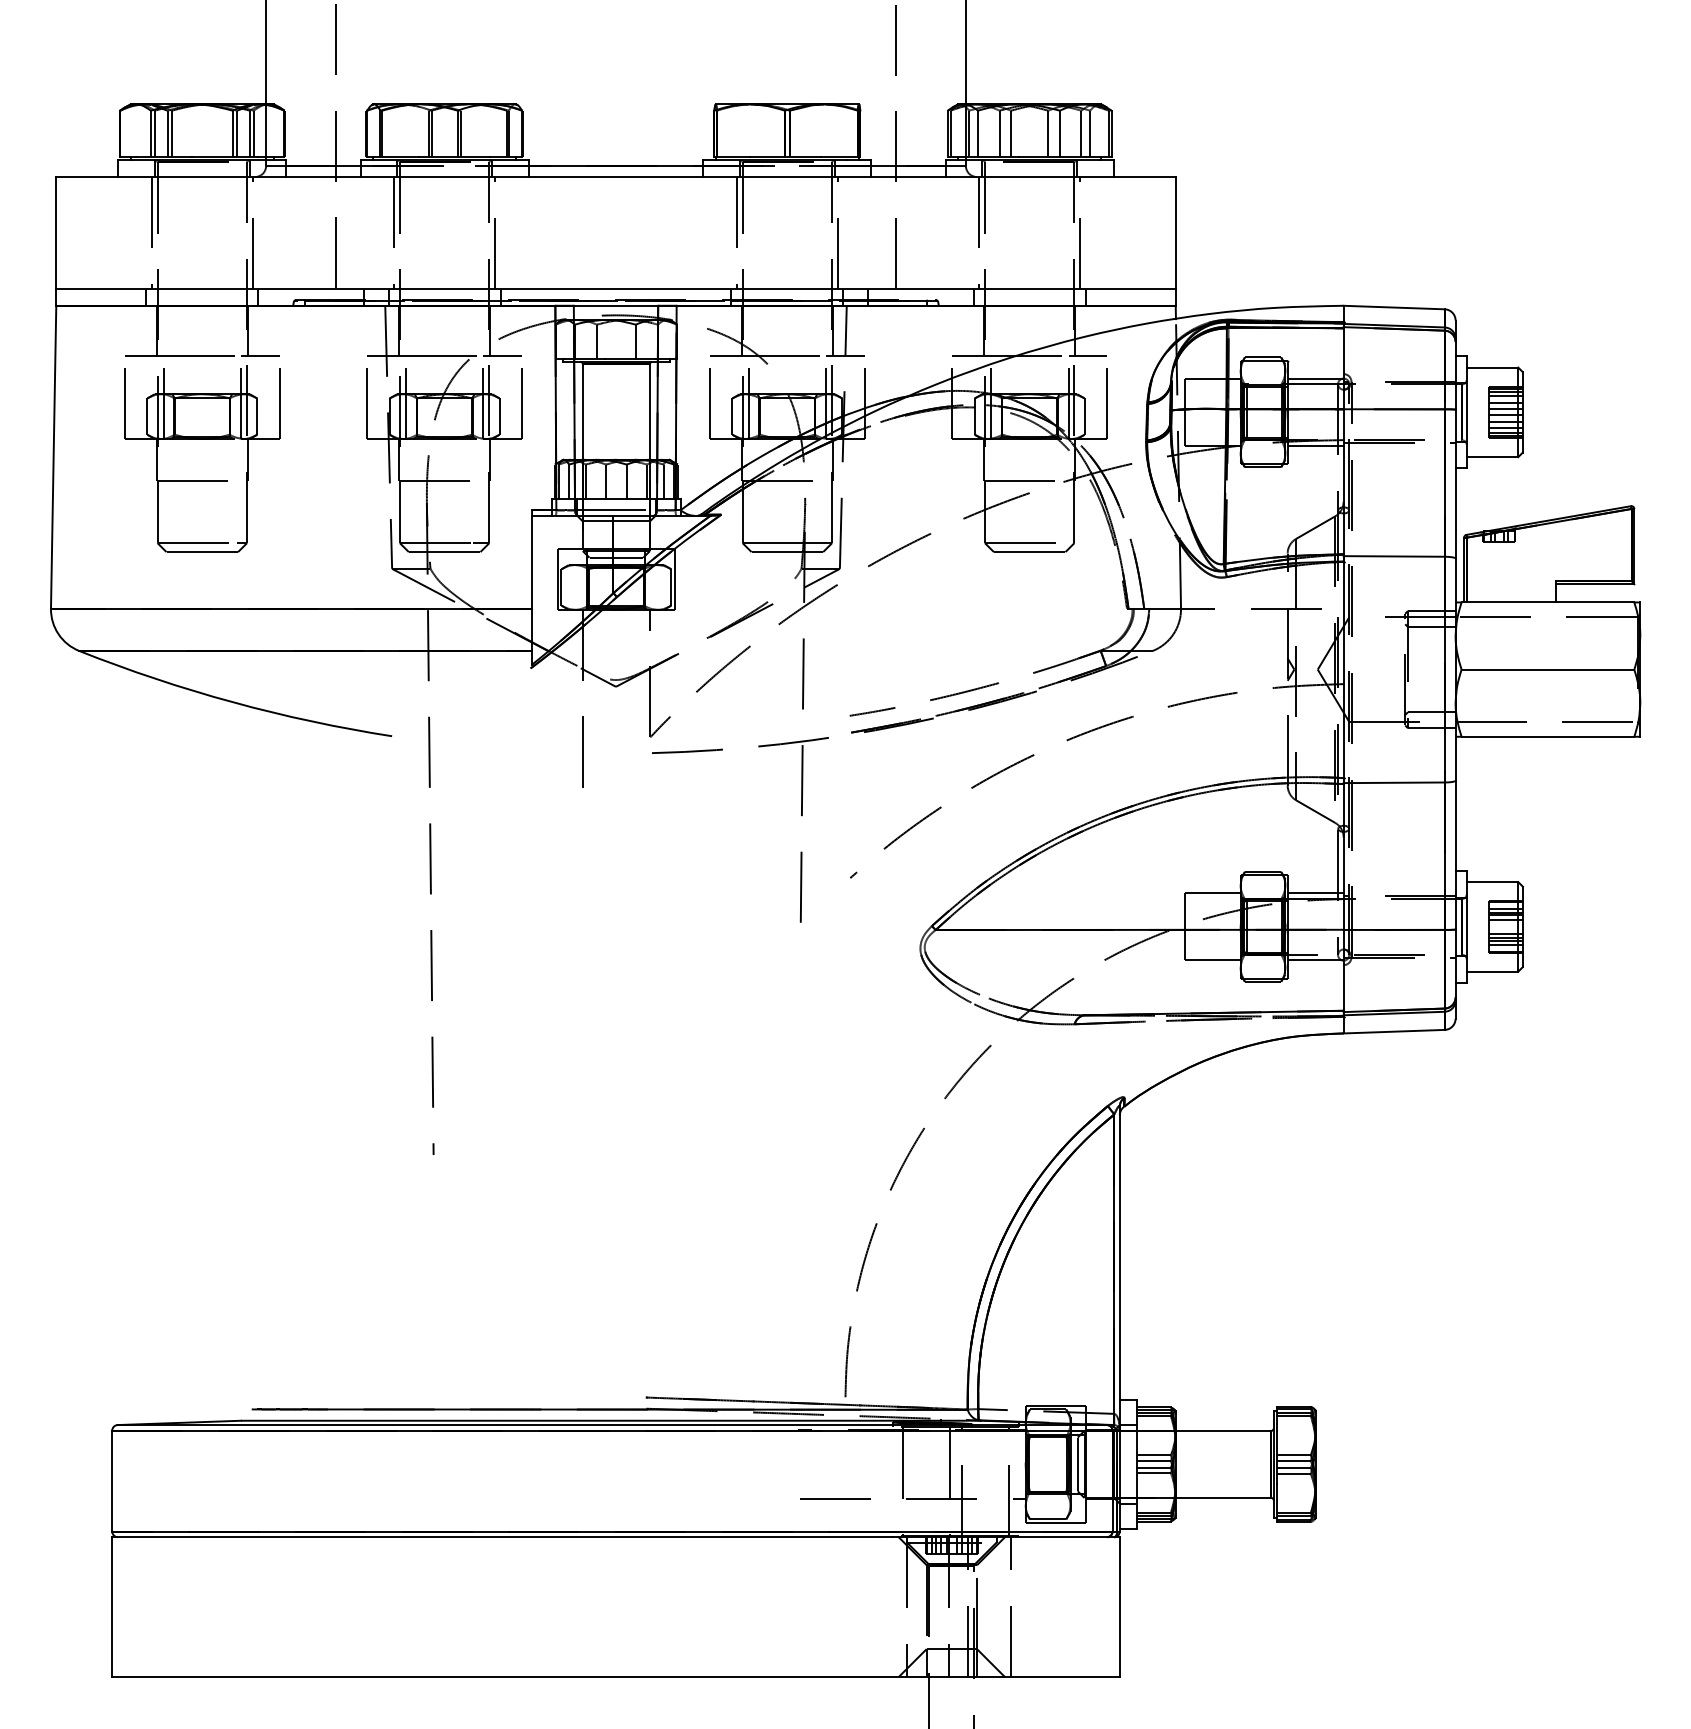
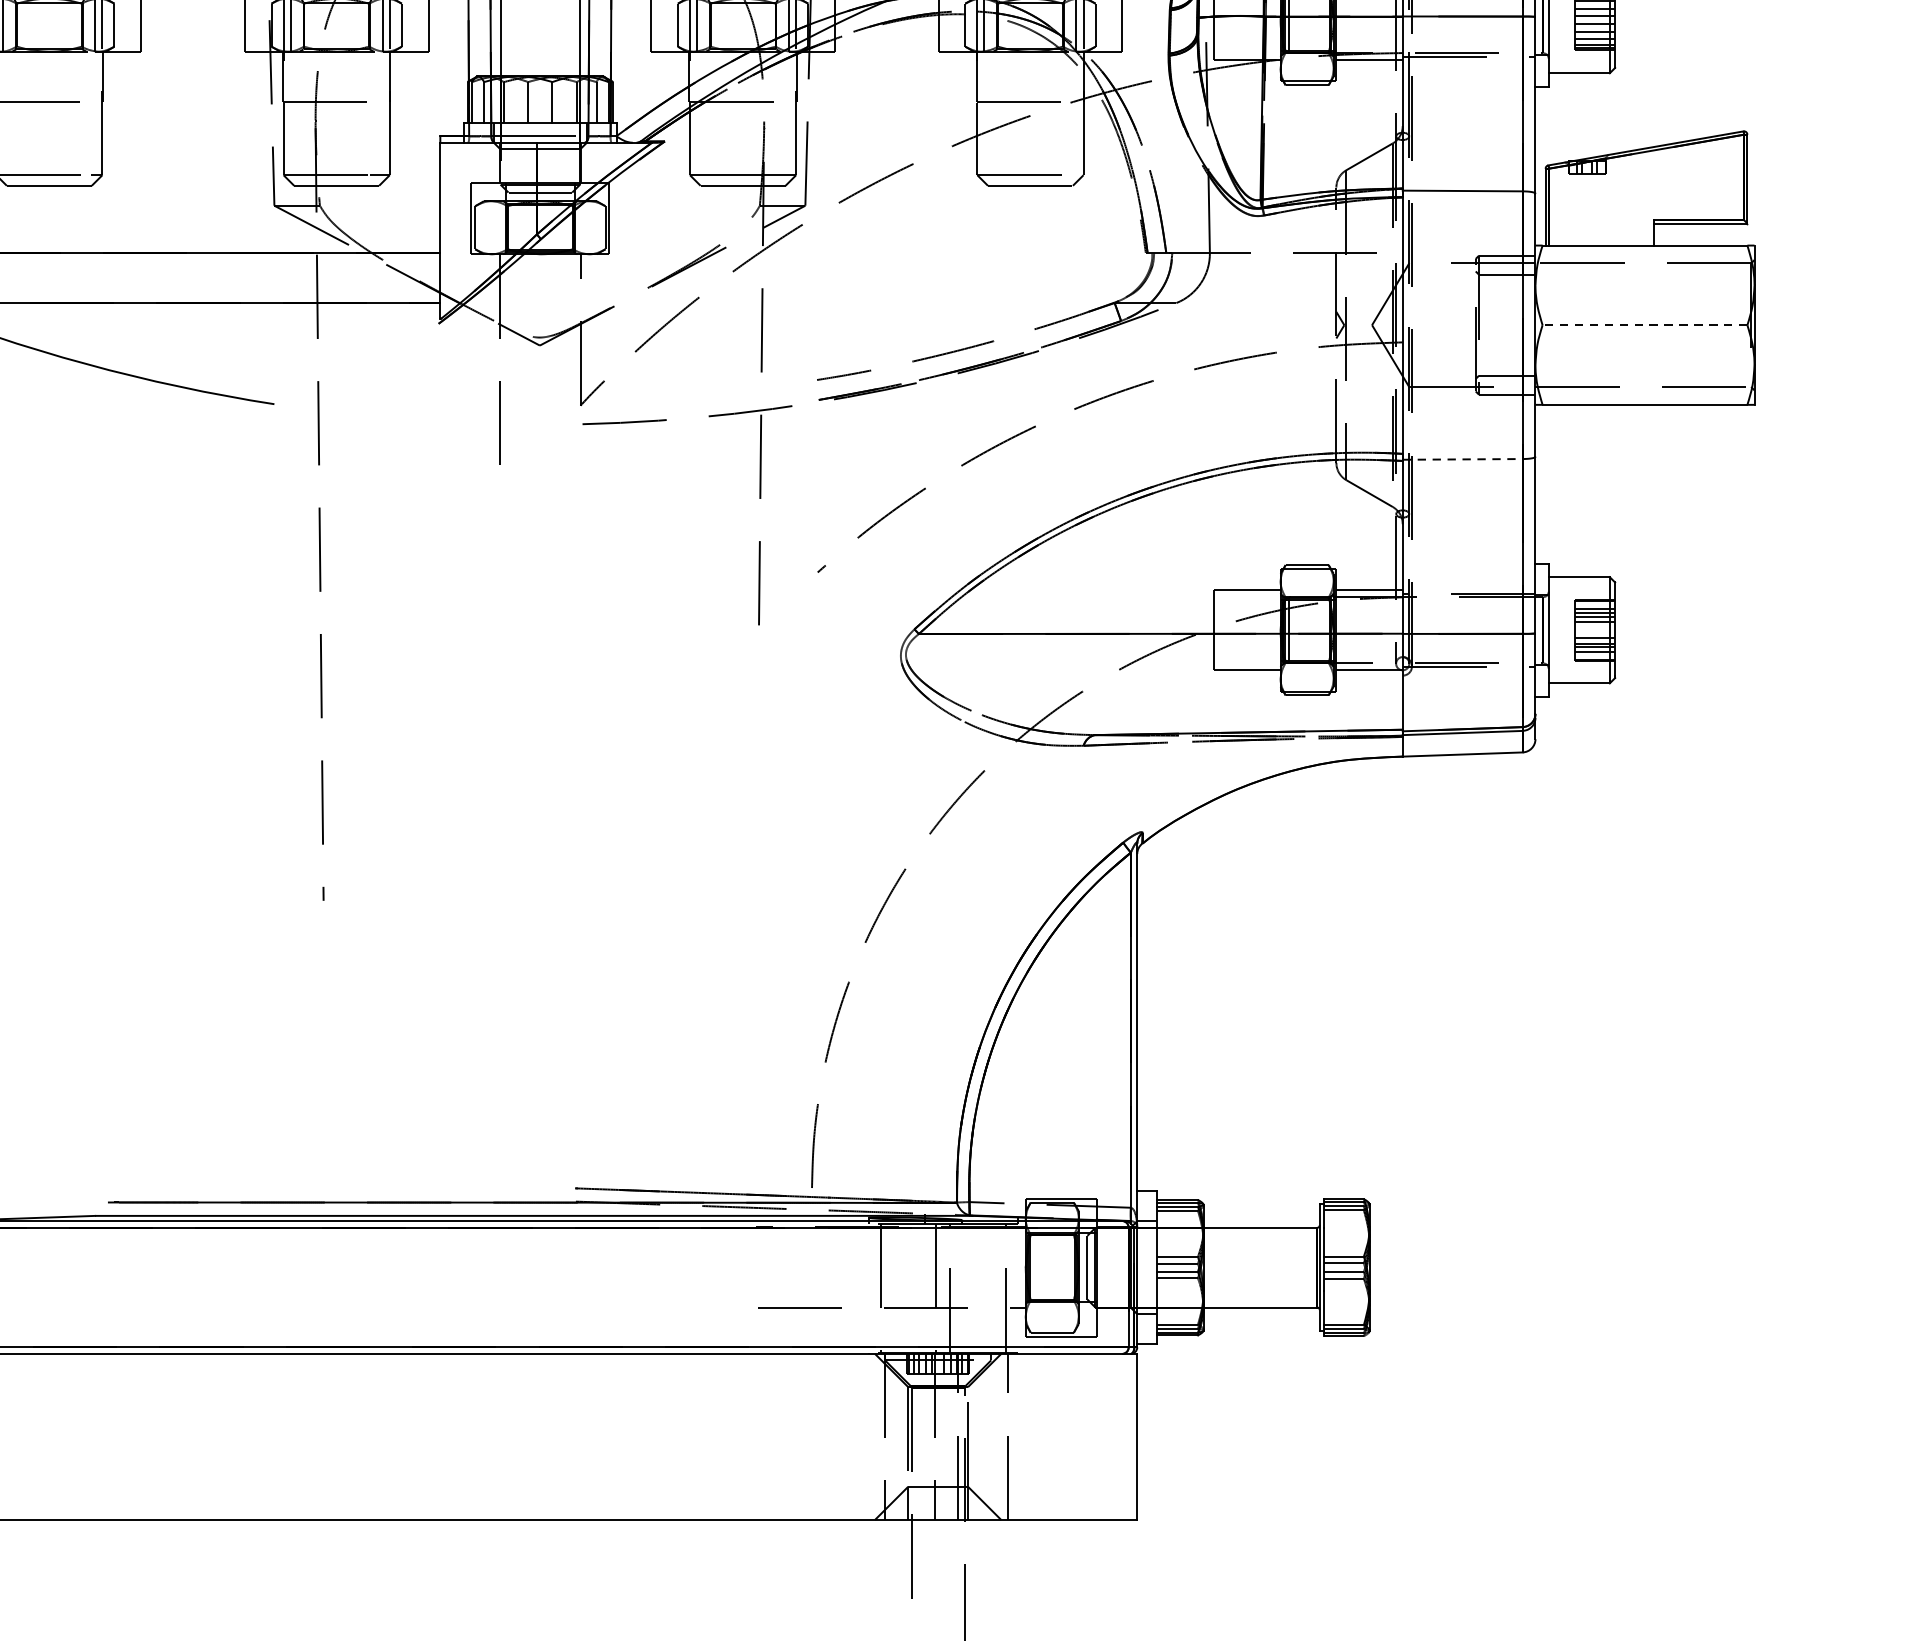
line: (1547, 669) -> (1644, 325), solid -> dashed
line: (1394, 782) -> (1463, 459), solid -> dashed

